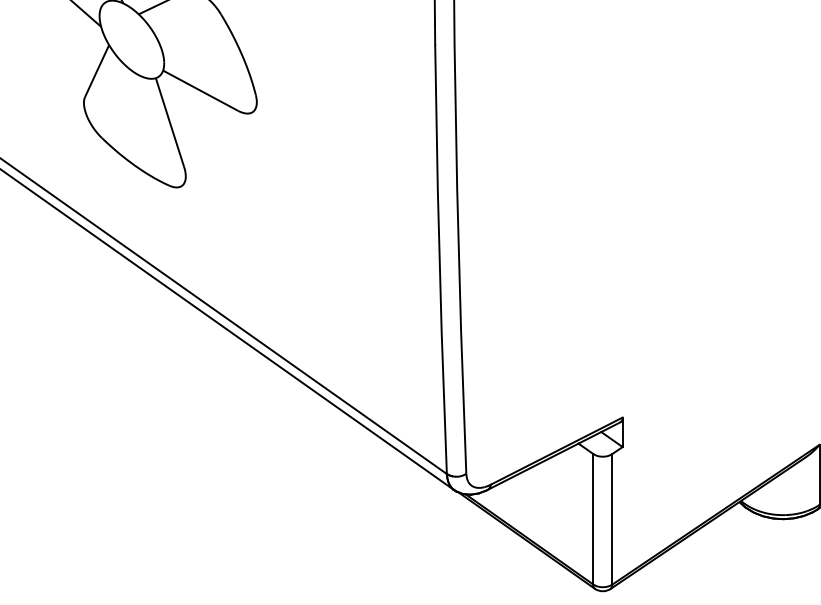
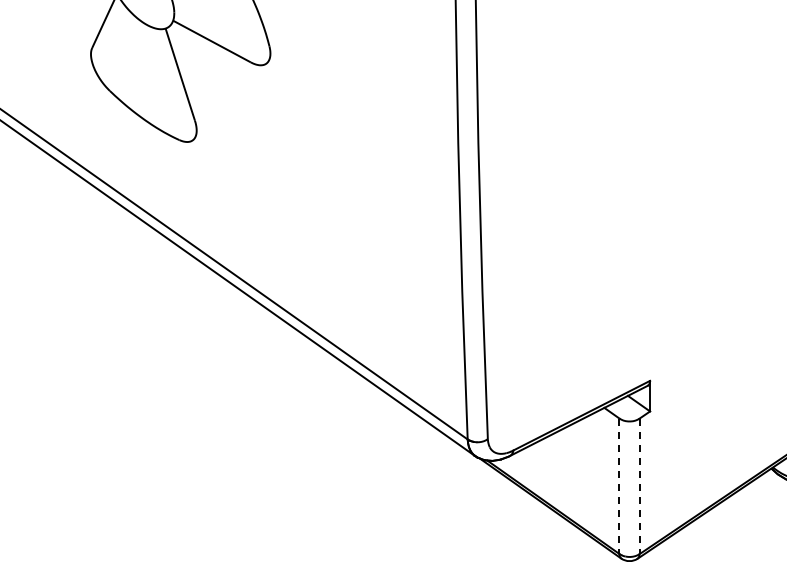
line: (593, 519) -> (619, 486), solid -> dashed
line: (612, 519) -> (639, 486), solid -> dashed

